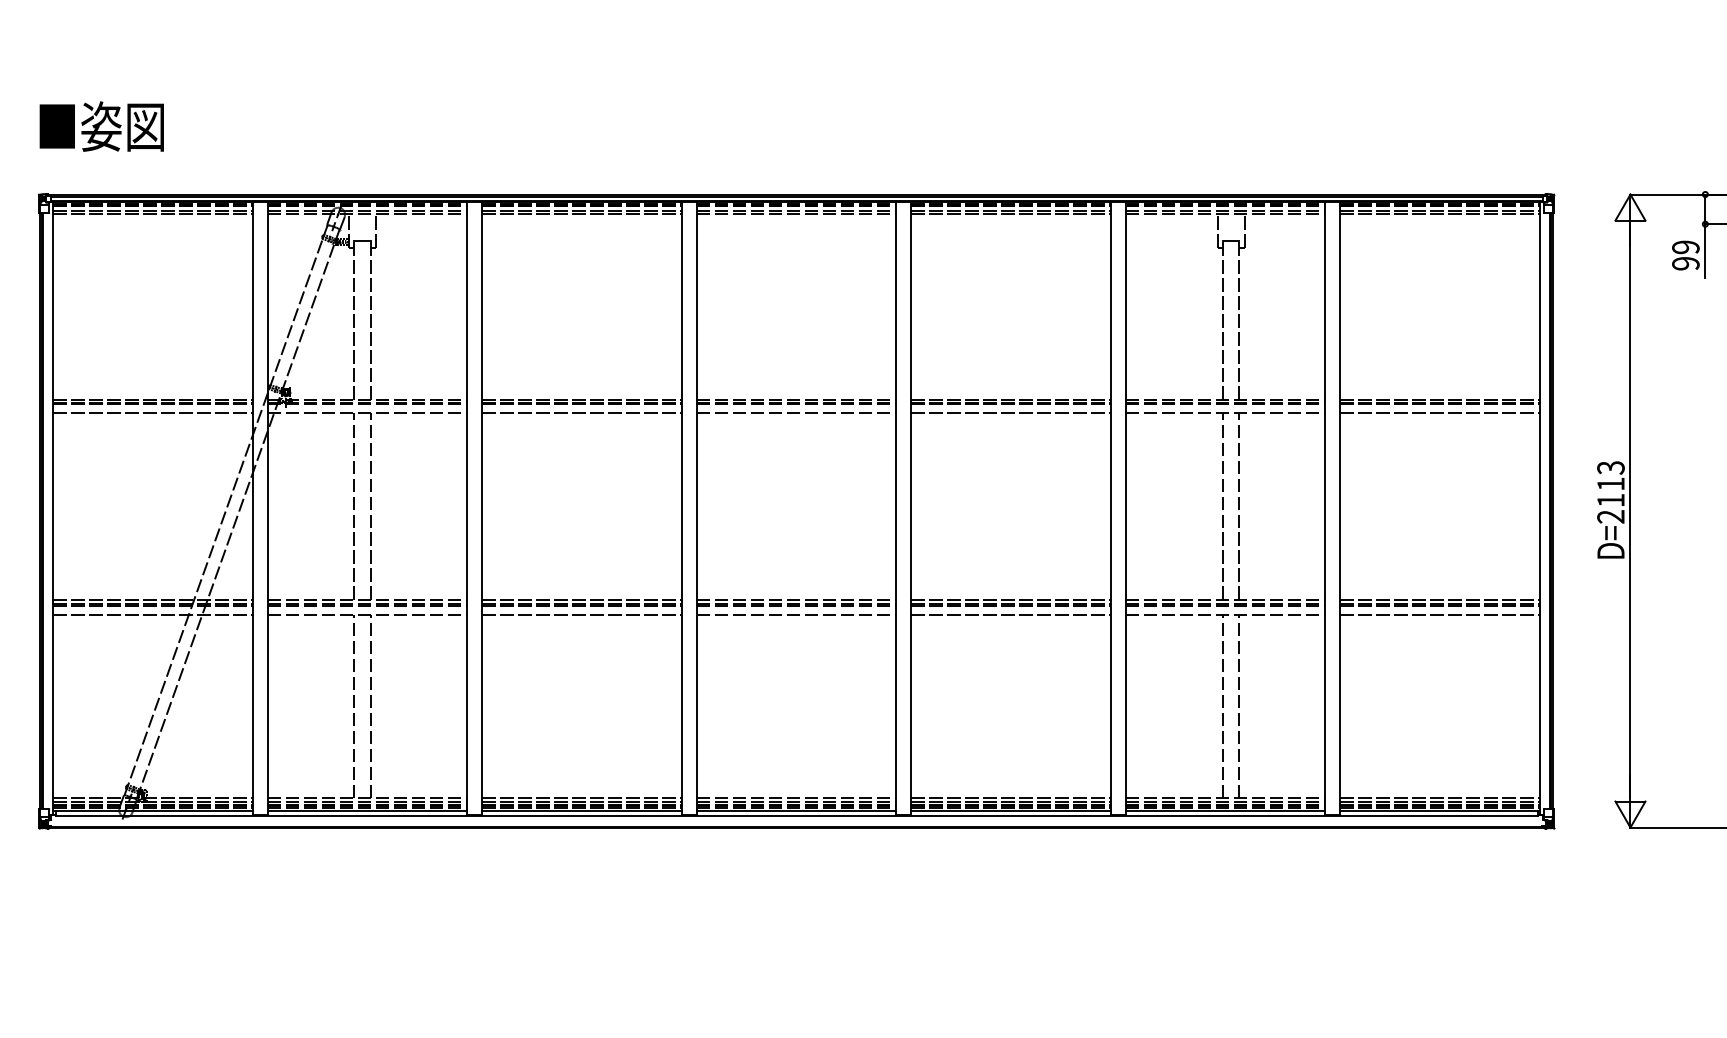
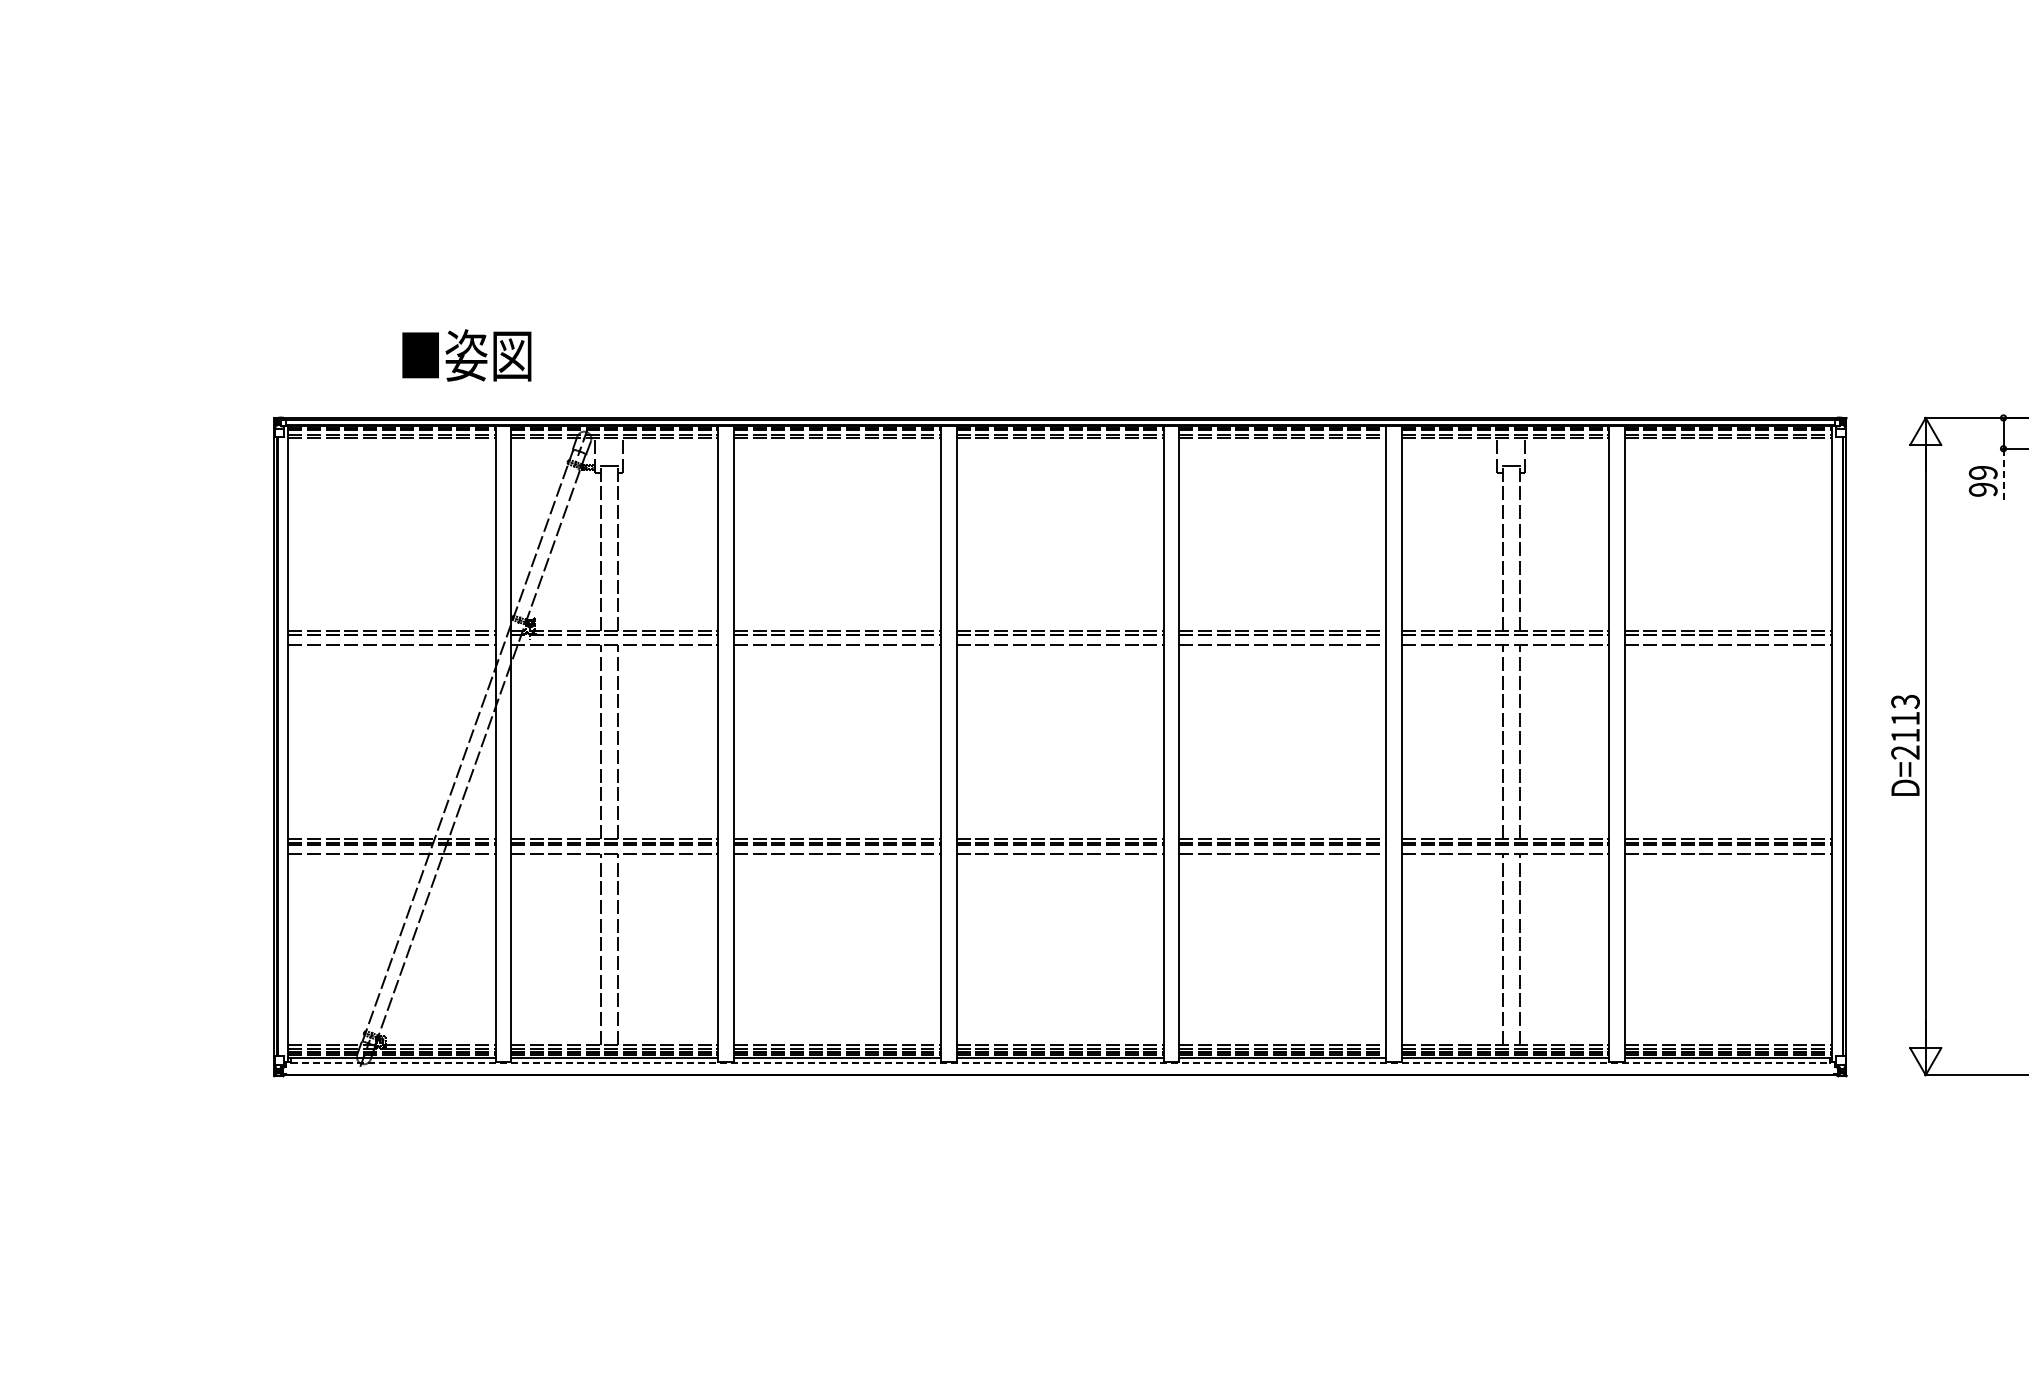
text: (101, 126) -> (466, 355), moved
line: (1705, 250) -> (2003, 476), solid -> dashed
line: (796, 815) -> (1060, 1062), solid -> dashed

